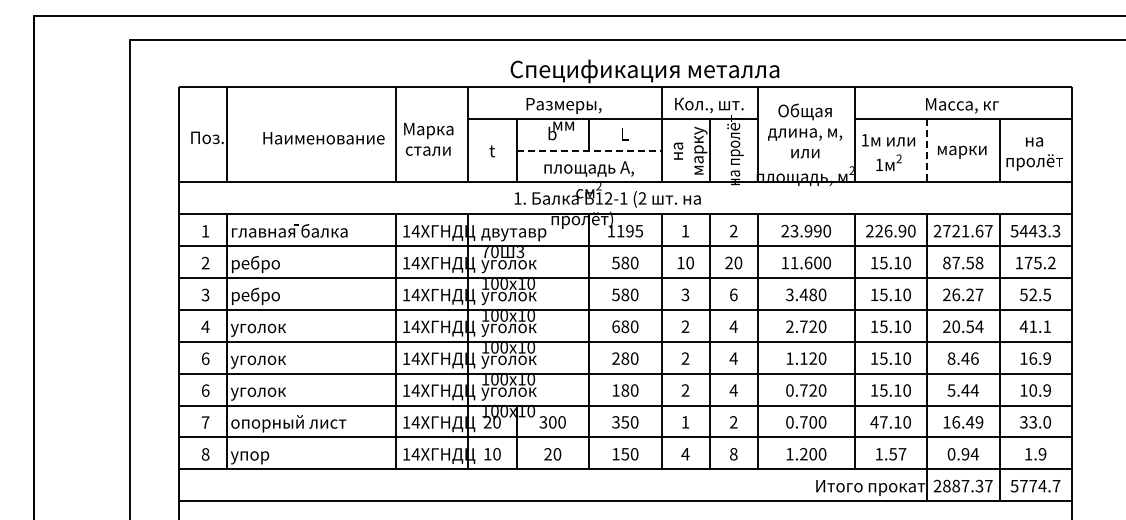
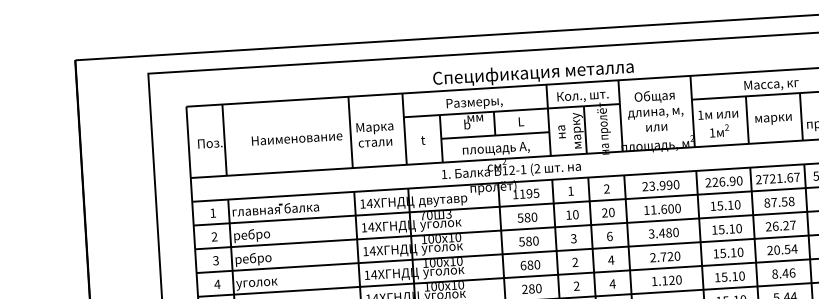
line: (589, 150) -> (495, 135), dashed -> solid
line: (927, 150) -> (747, 120), dashed -> solid

